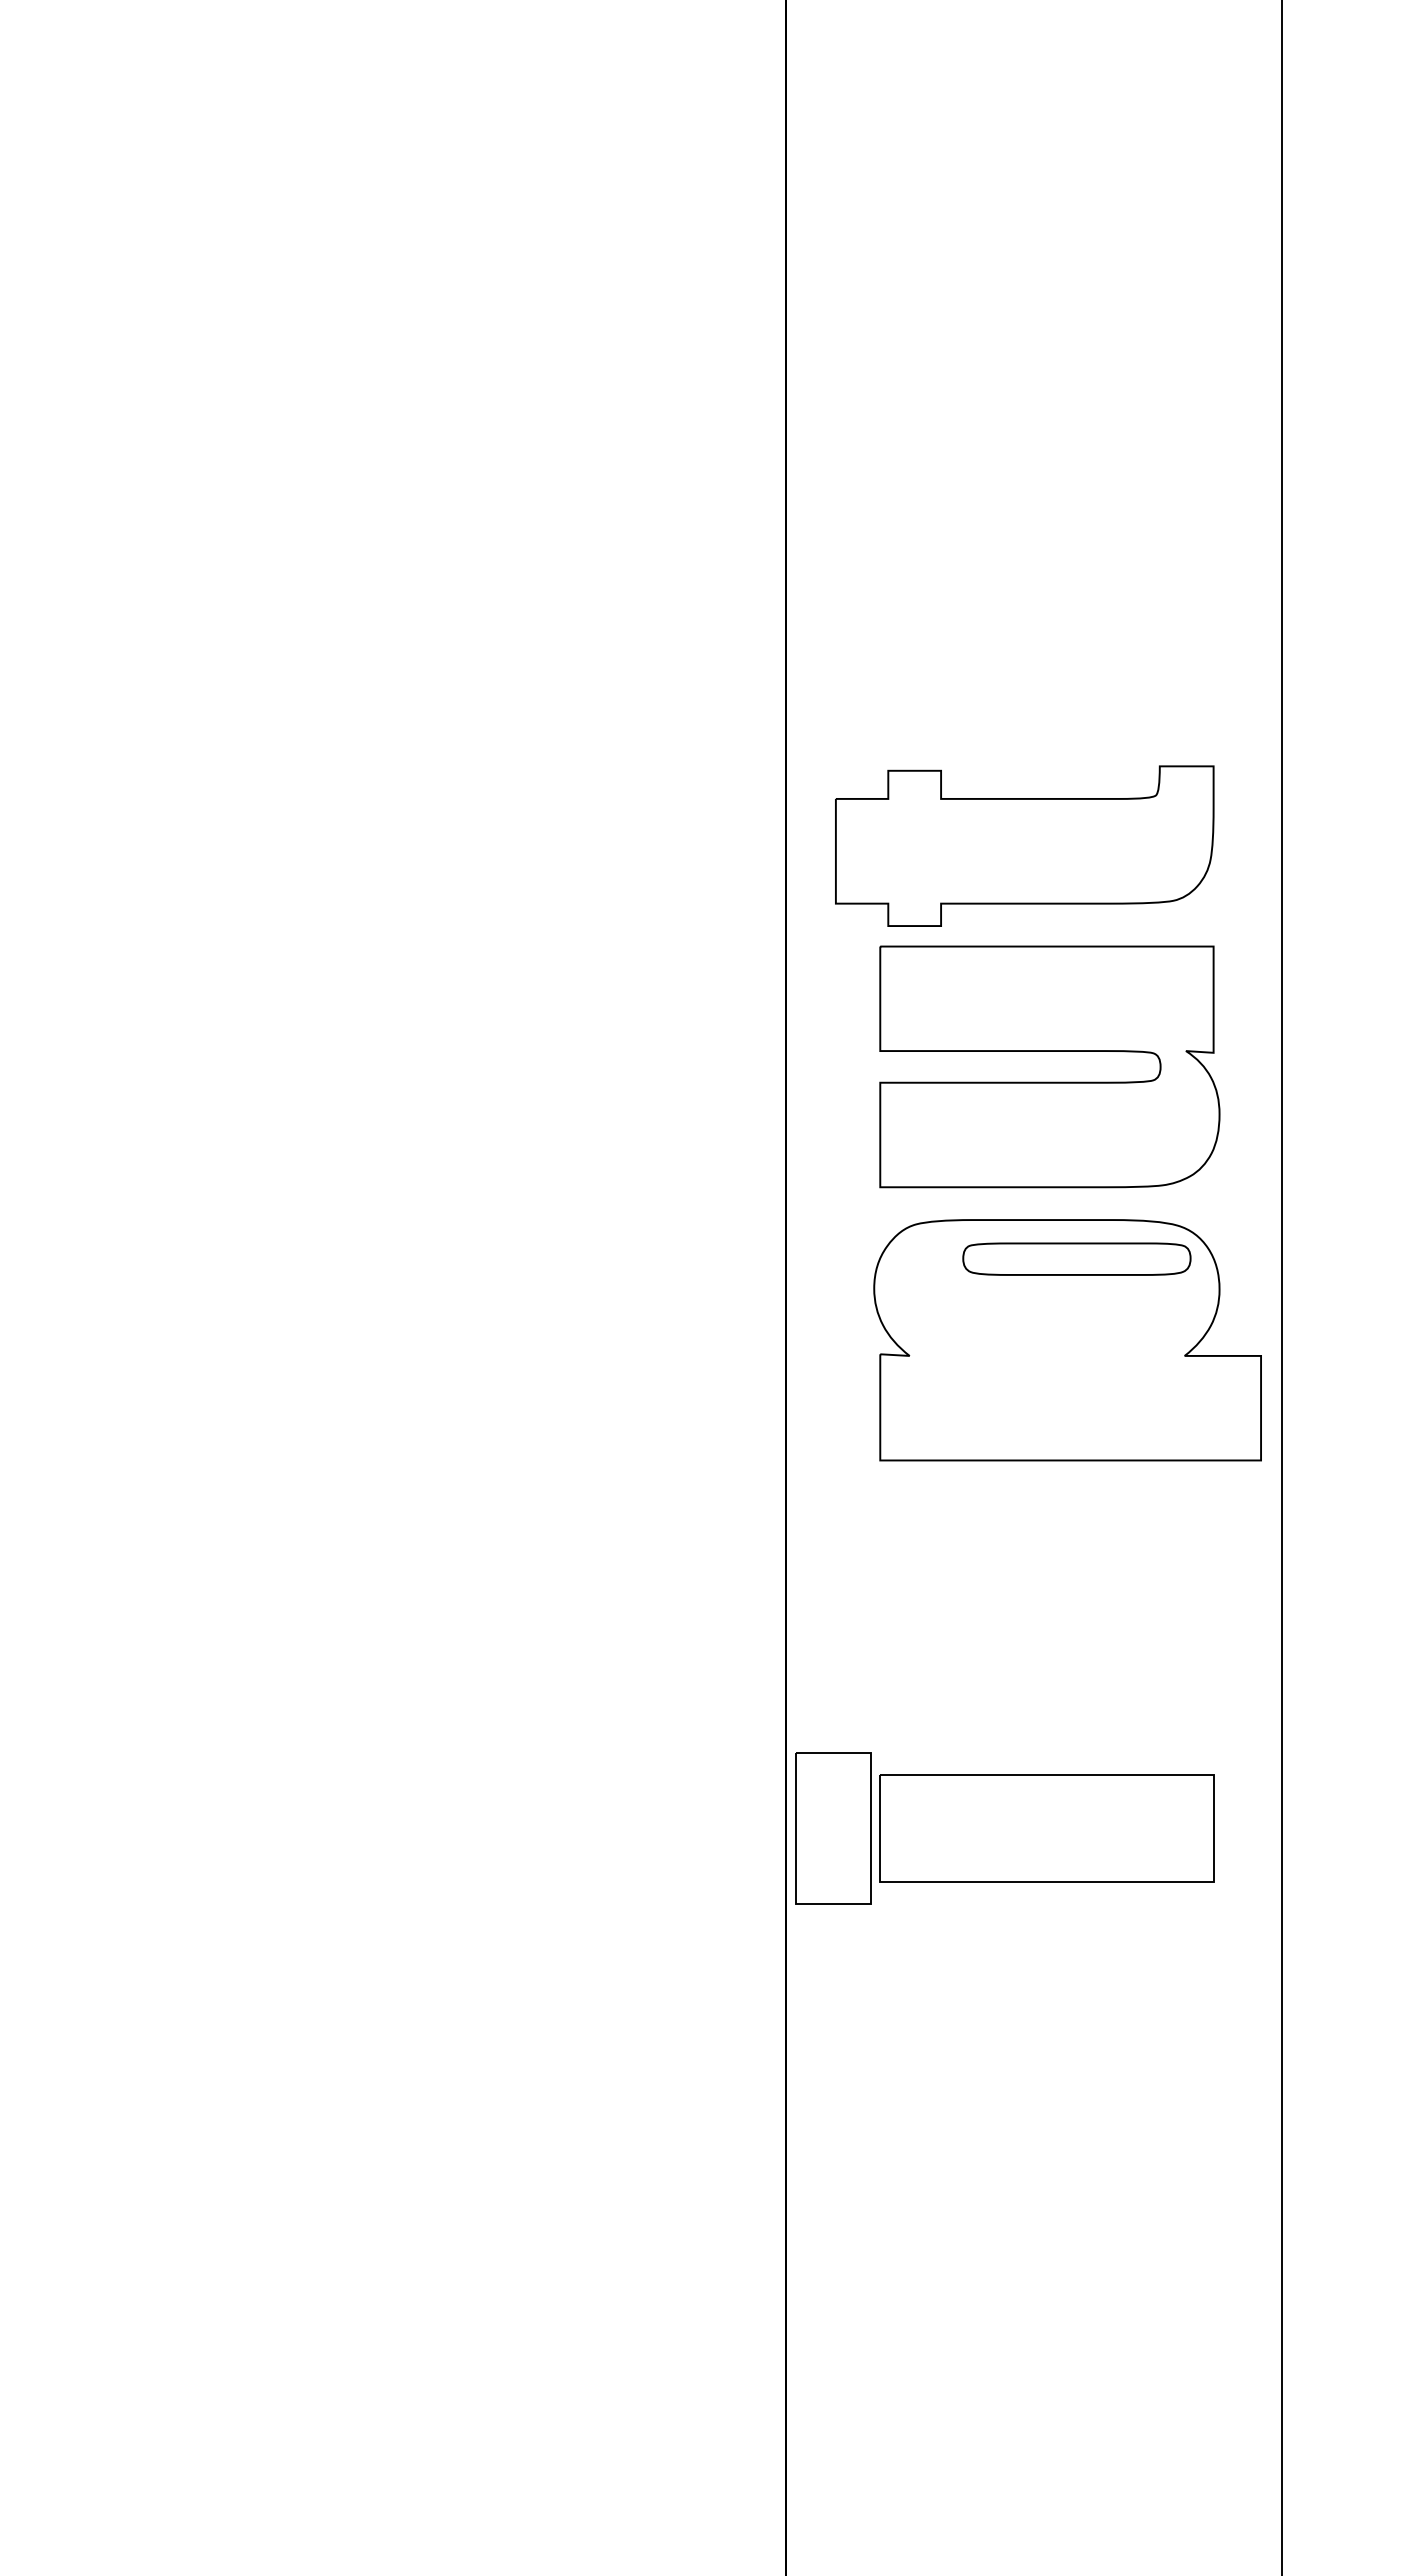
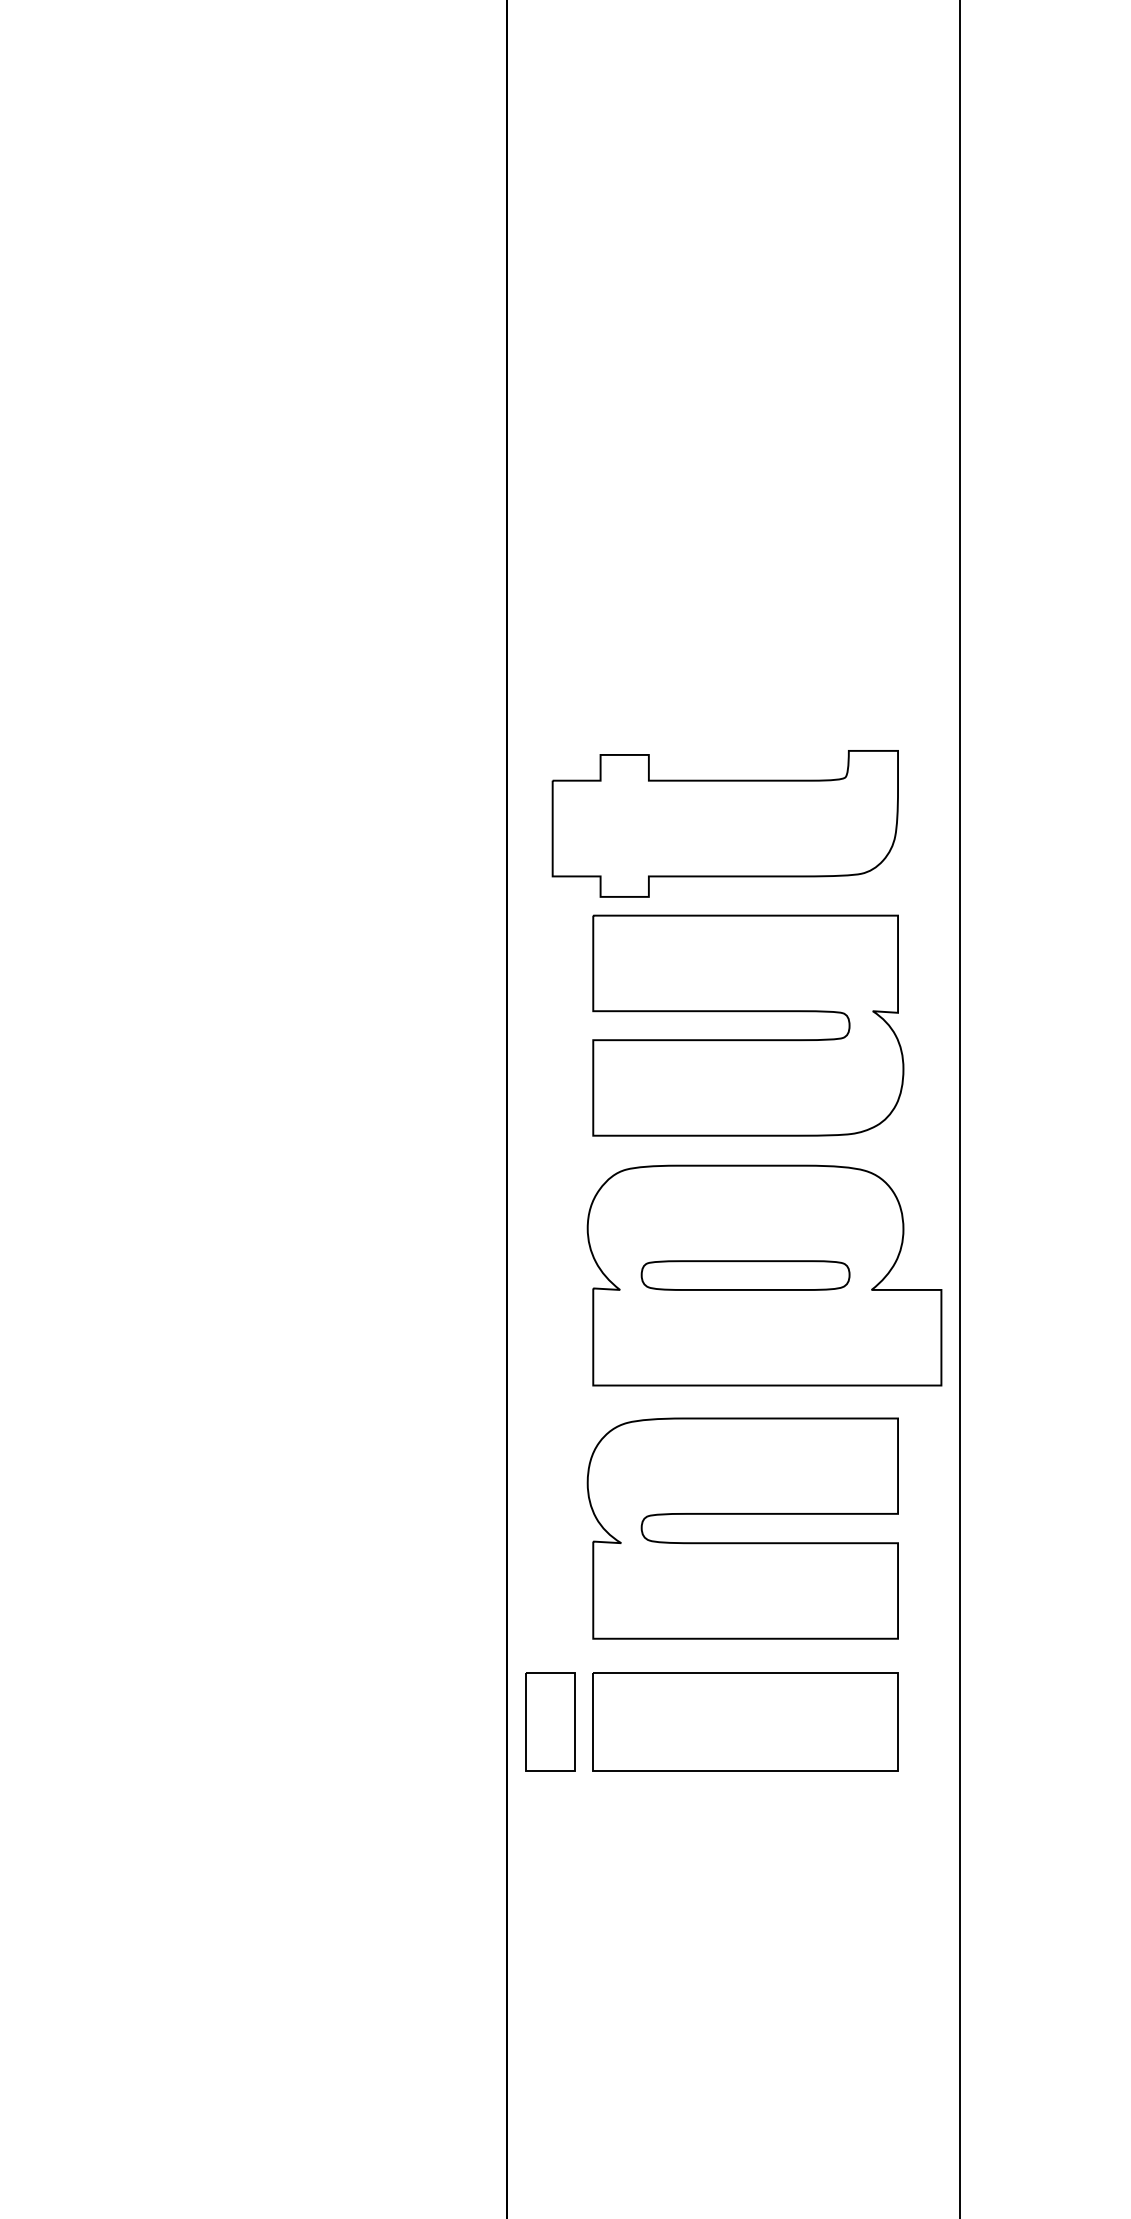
part: (1076, 1258) -> (745, 1274), moved
part: (1043, 1601) -> (742, 1514), added
part: (833, 1828) -> (550, 1722), size x0.71

